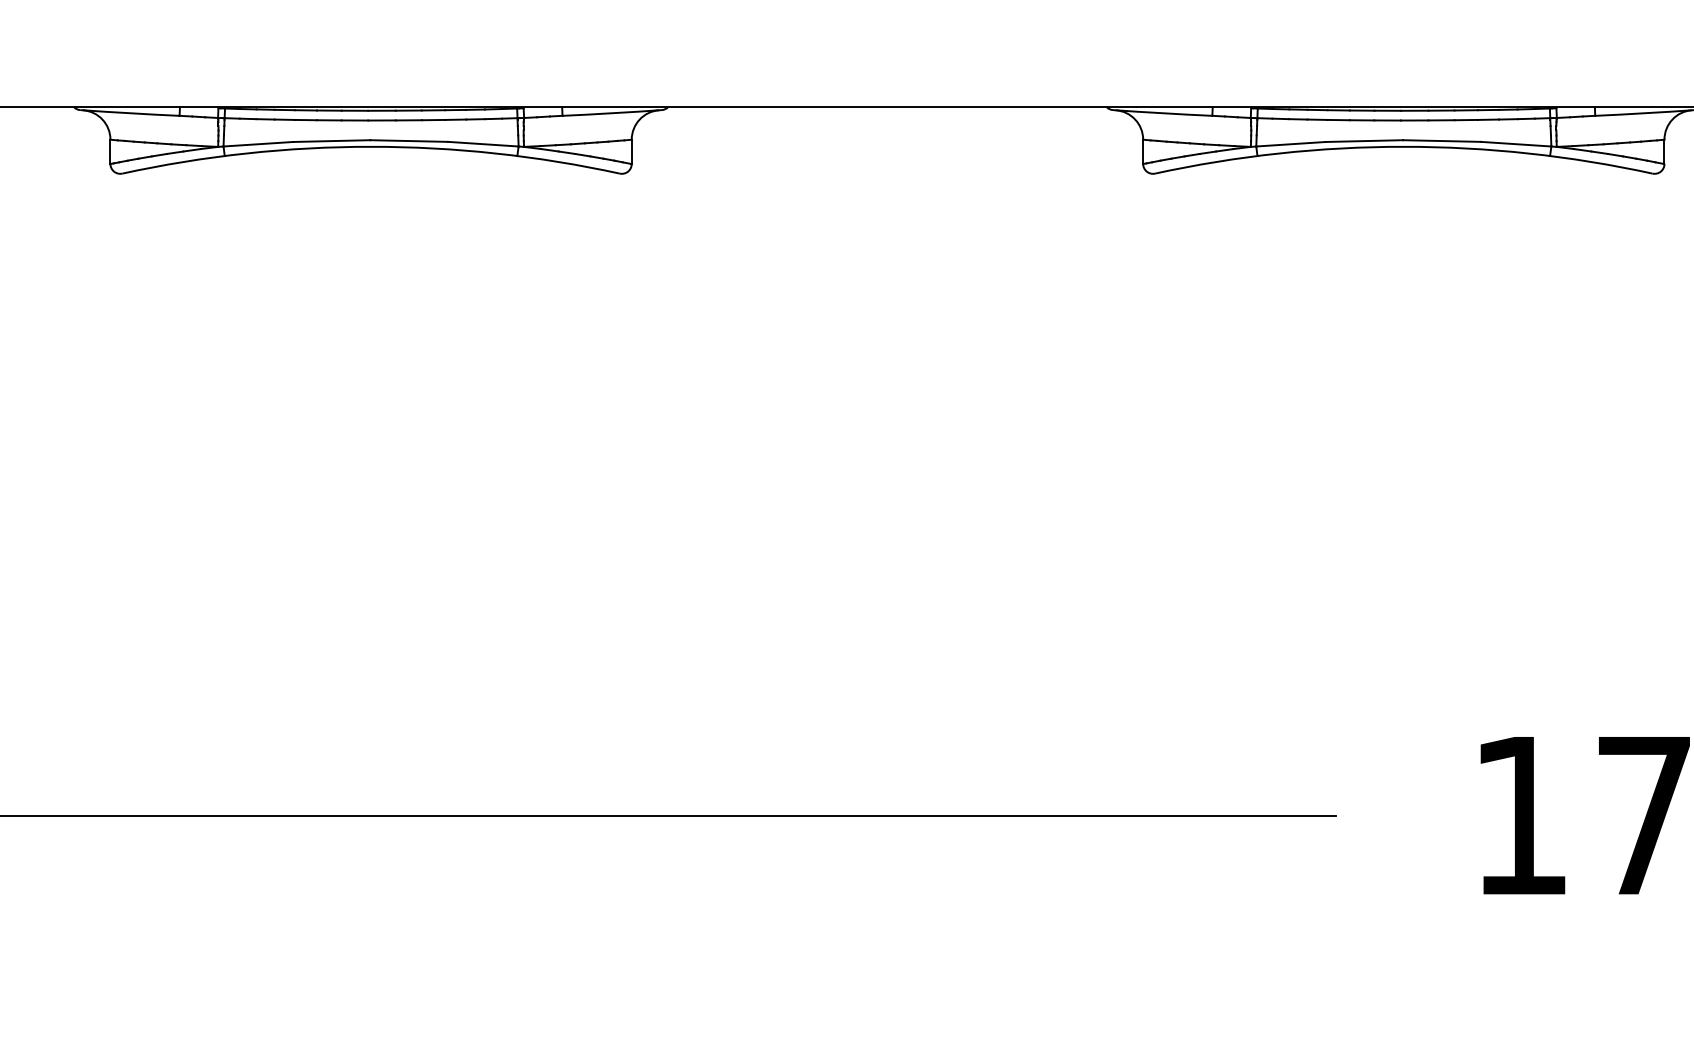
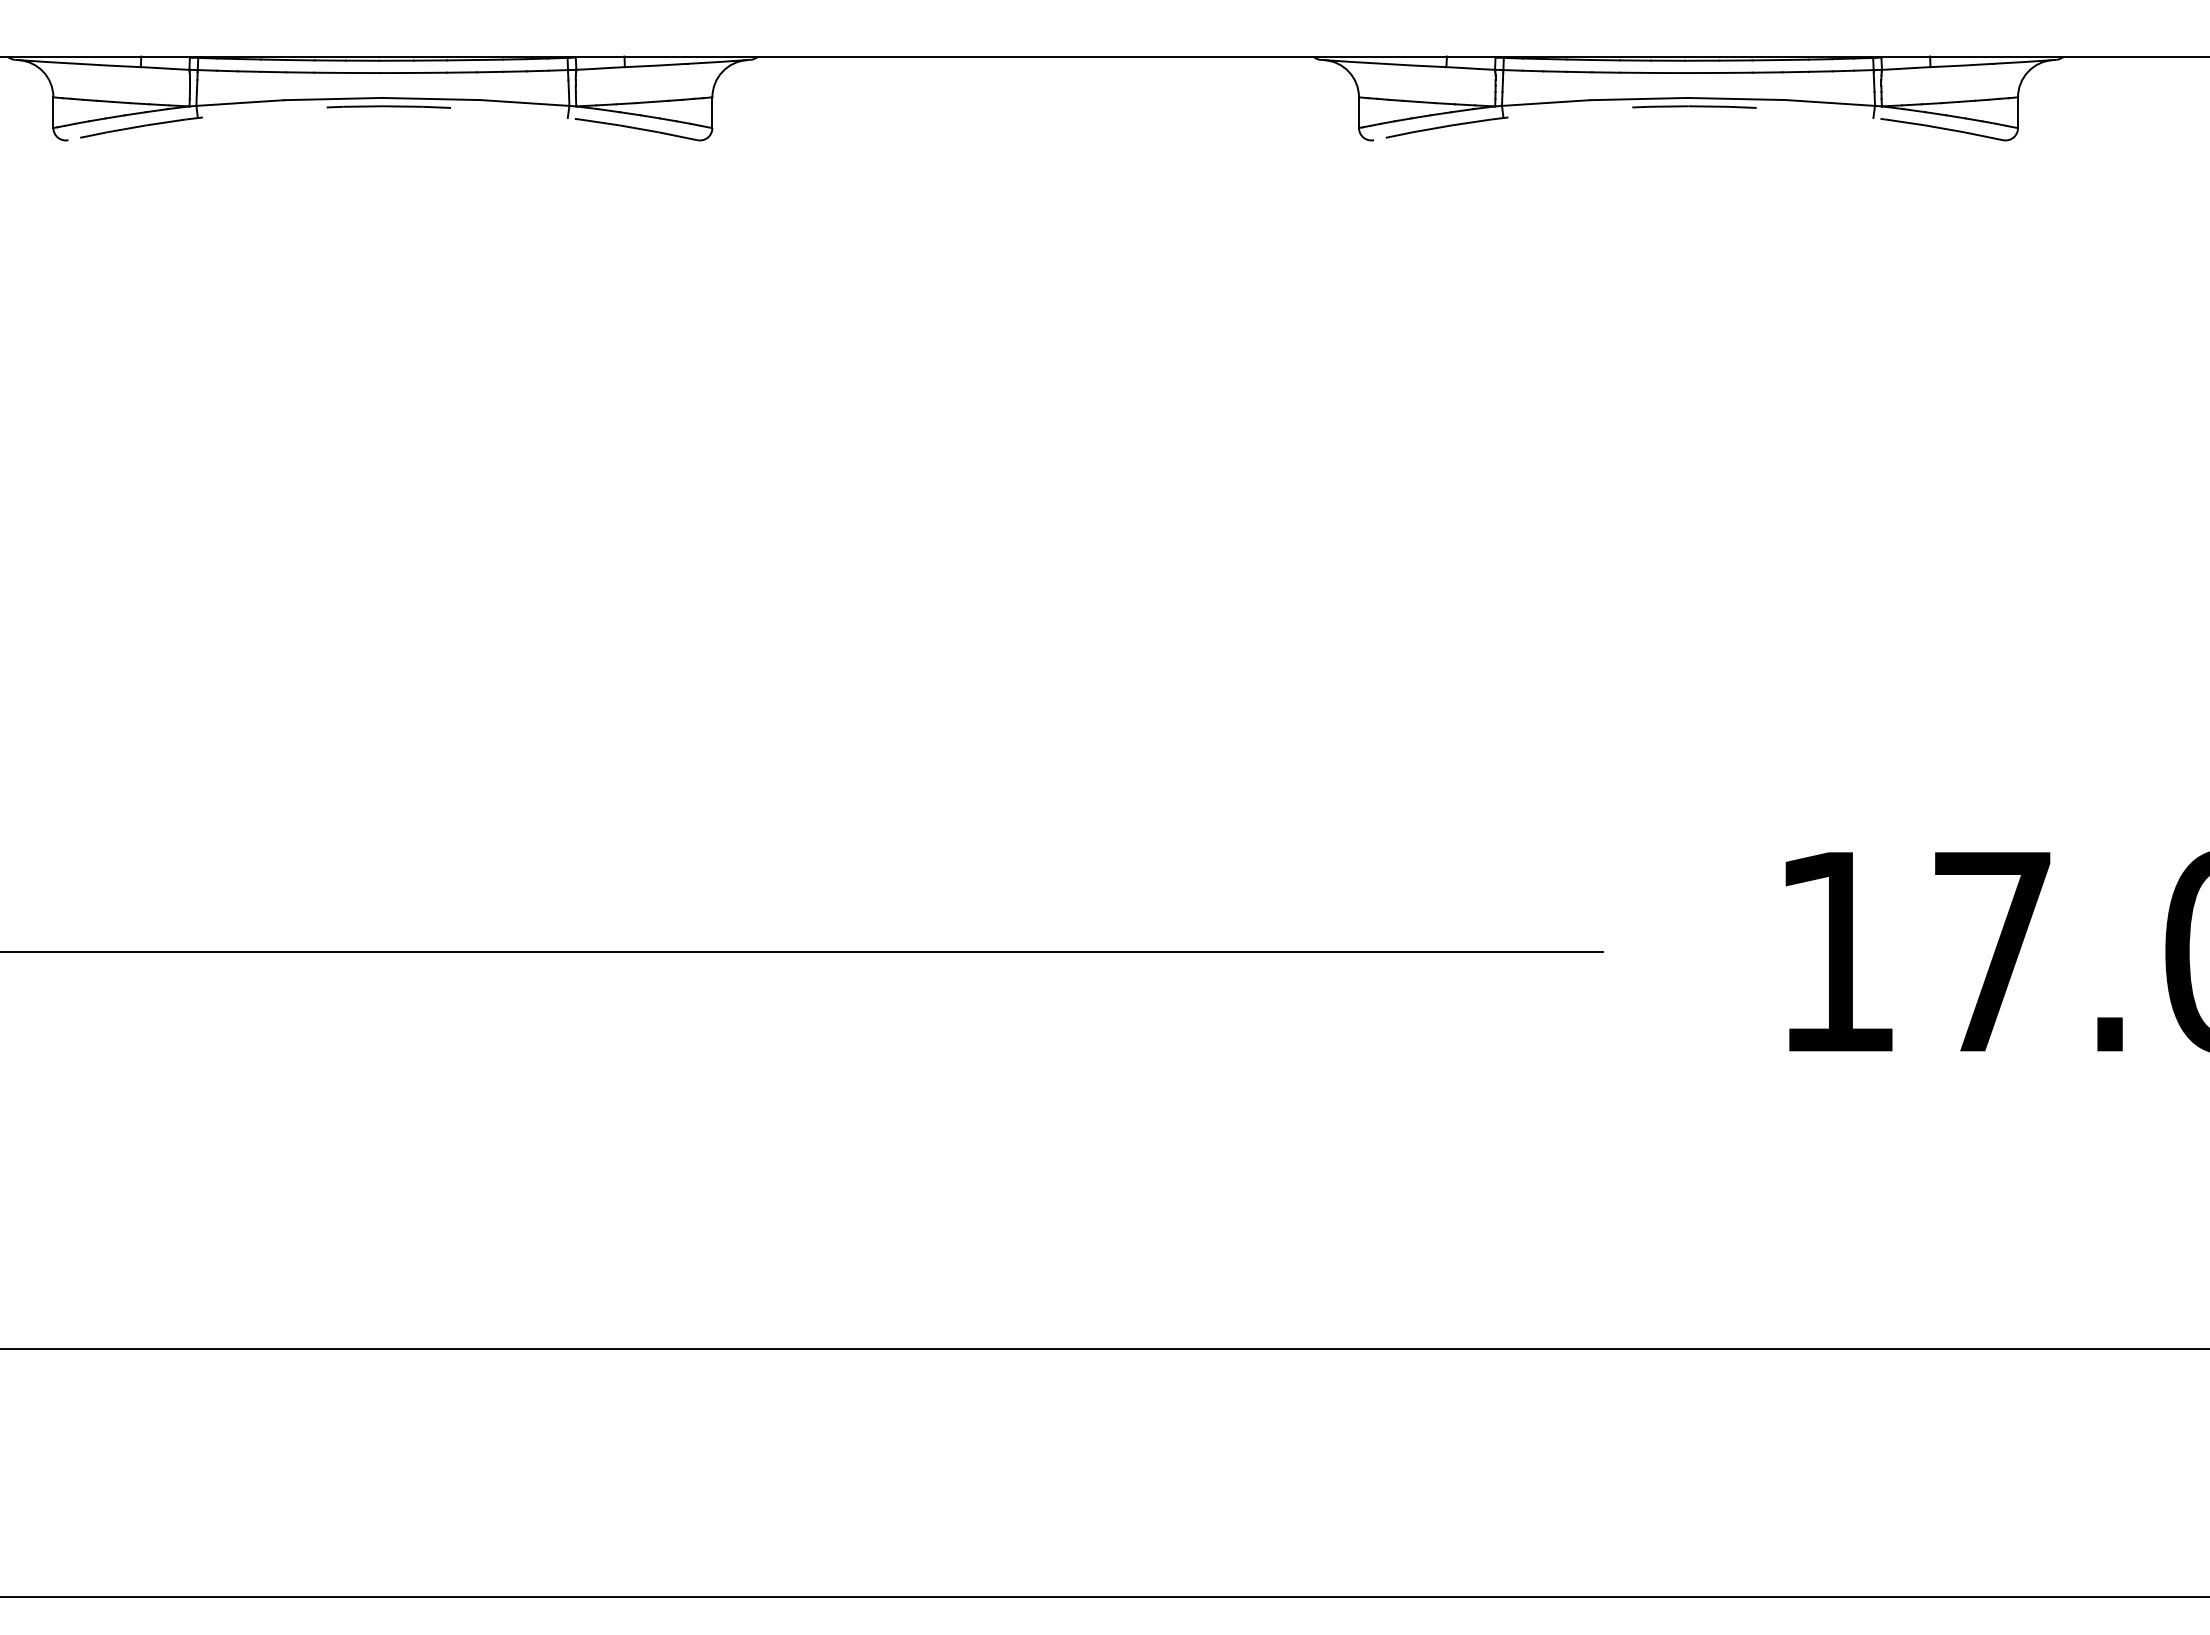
arc: (370, 146) -> (382, 106), solid -> dashed
arc: (1403, 146) -> (1688, 106), solid -> dashed

